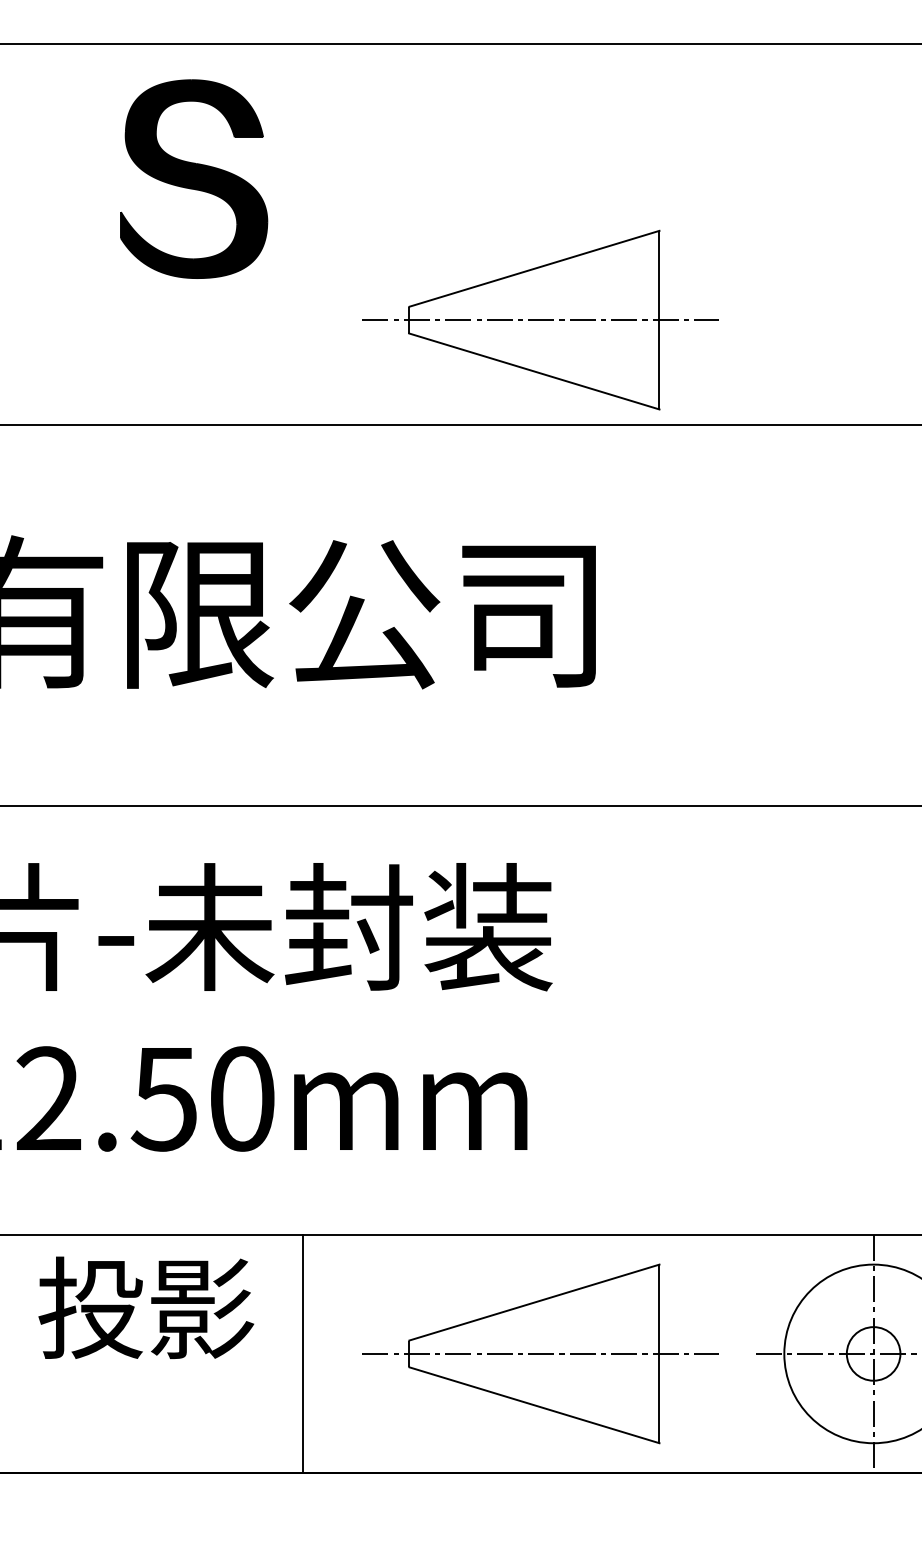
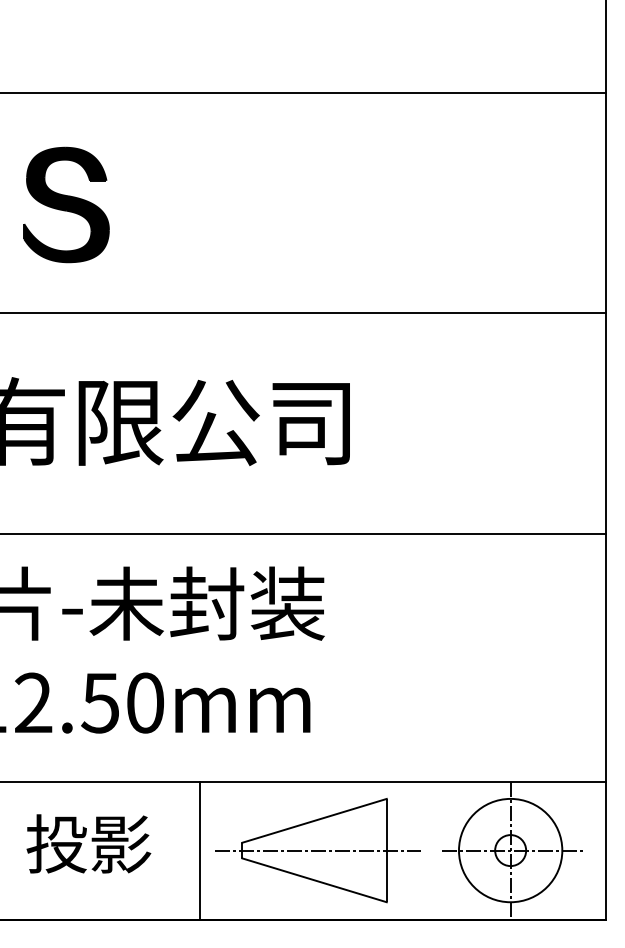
part: (193, 178) -> (66, 204), moved
part: (539, 320) -> (317, 252), removed
text: (145, 1307) -> (88, 843), moved
line: (302, 1353) -> (200, 850), moved

